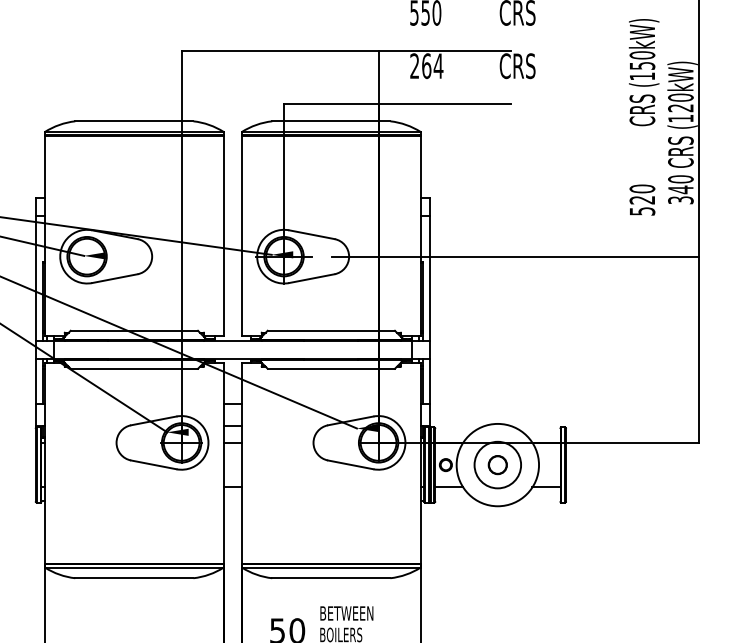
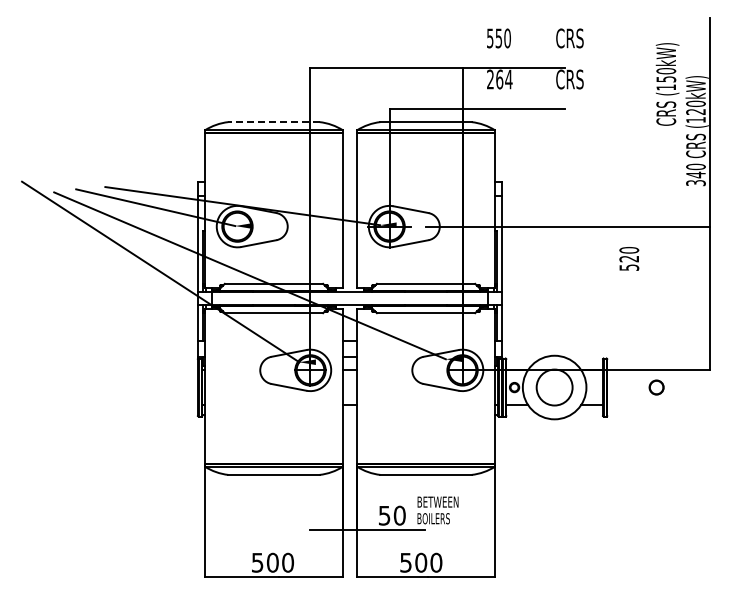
line: (133, 121) -> (273, 122), solid -> dashed
text: (642, 199) -> (629, 258), moved
circle: (497, 465) -> (656, 387), moved

